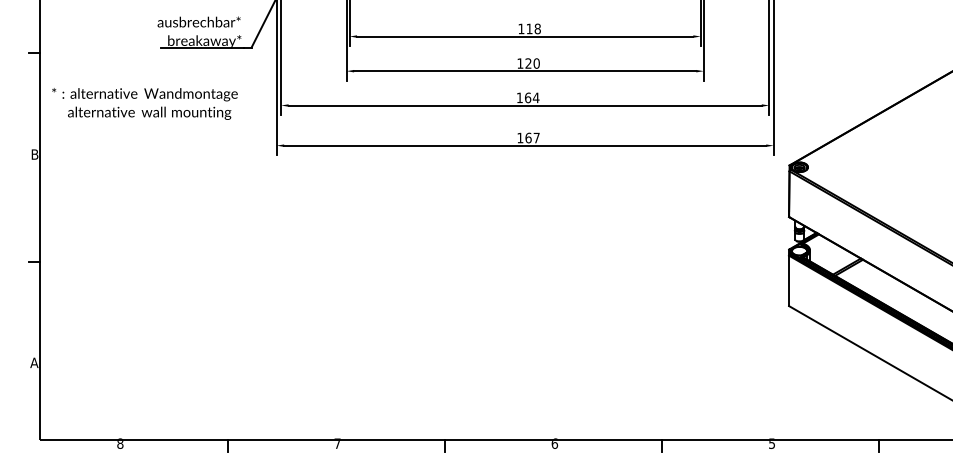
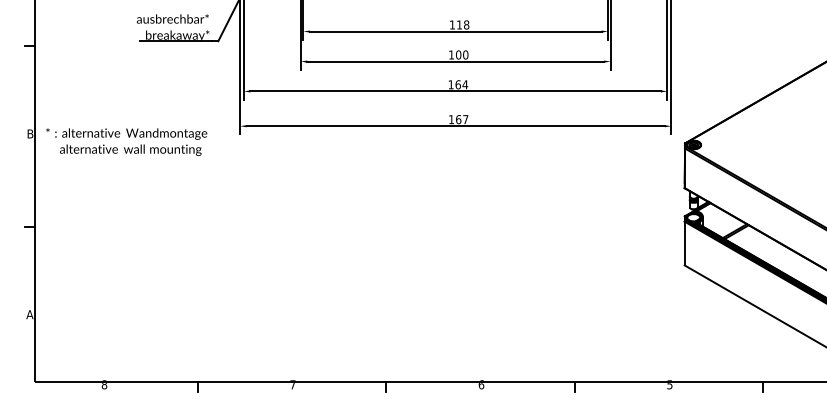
text: (528, 63) -> (458, 54), 120 -> 100
text: (144, 103) -> (126, 141), moved

